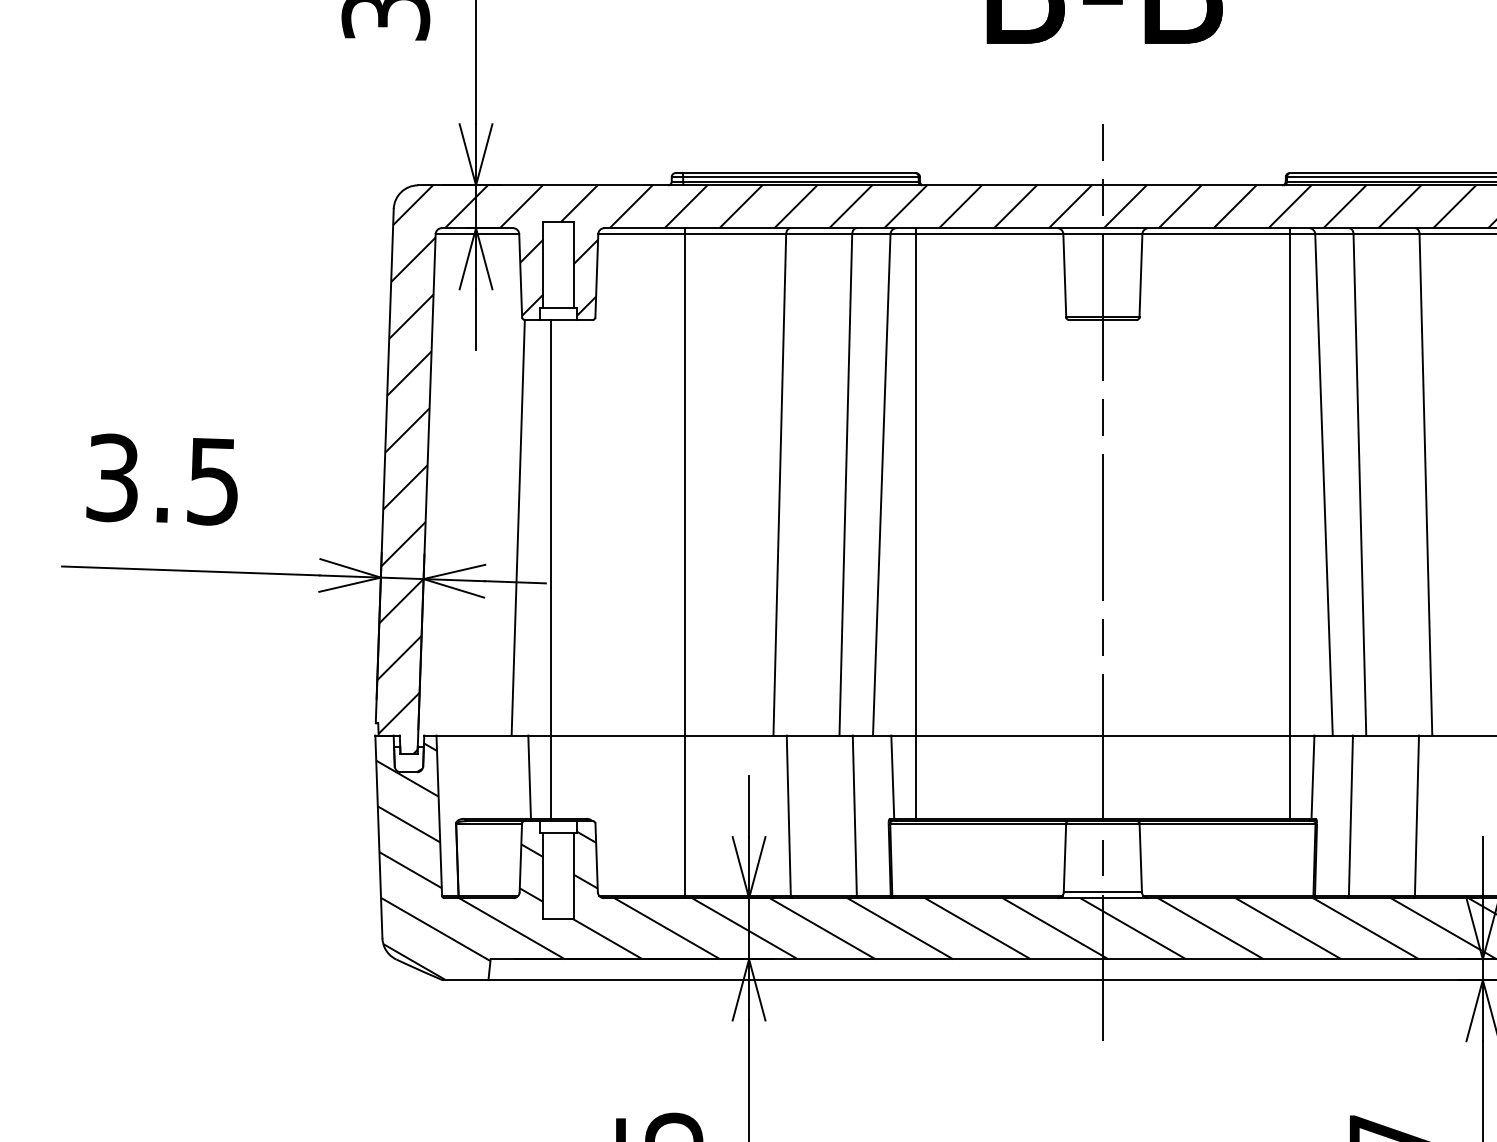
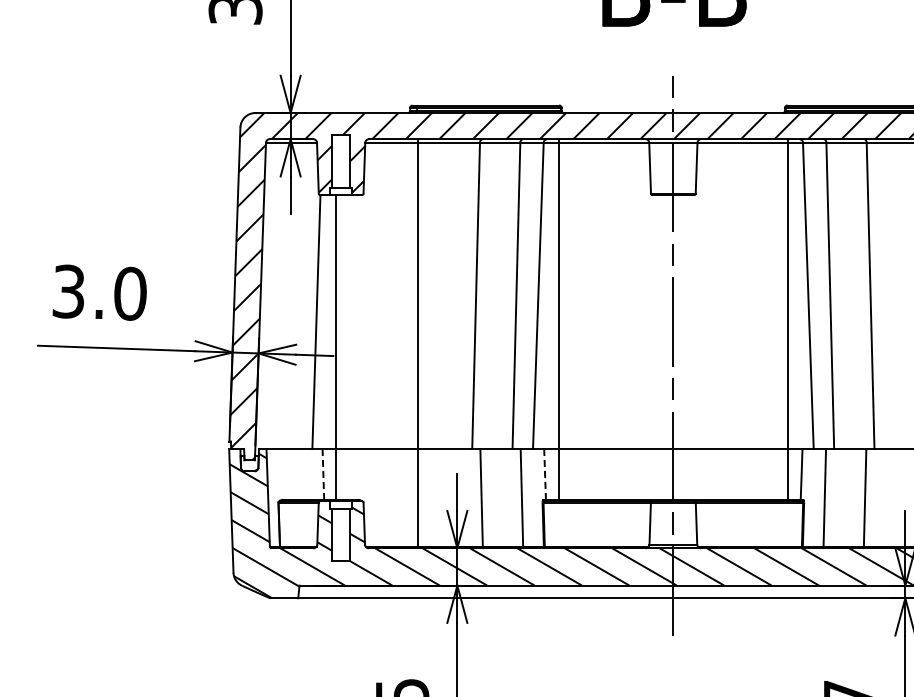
text: (213, 480) -> (130, 293), 3.5 -> 3.0
line: (529, 777) -> (323, 474), solid -> dashed
line: (893, 777) -> (545, 474), solid -> dashed

